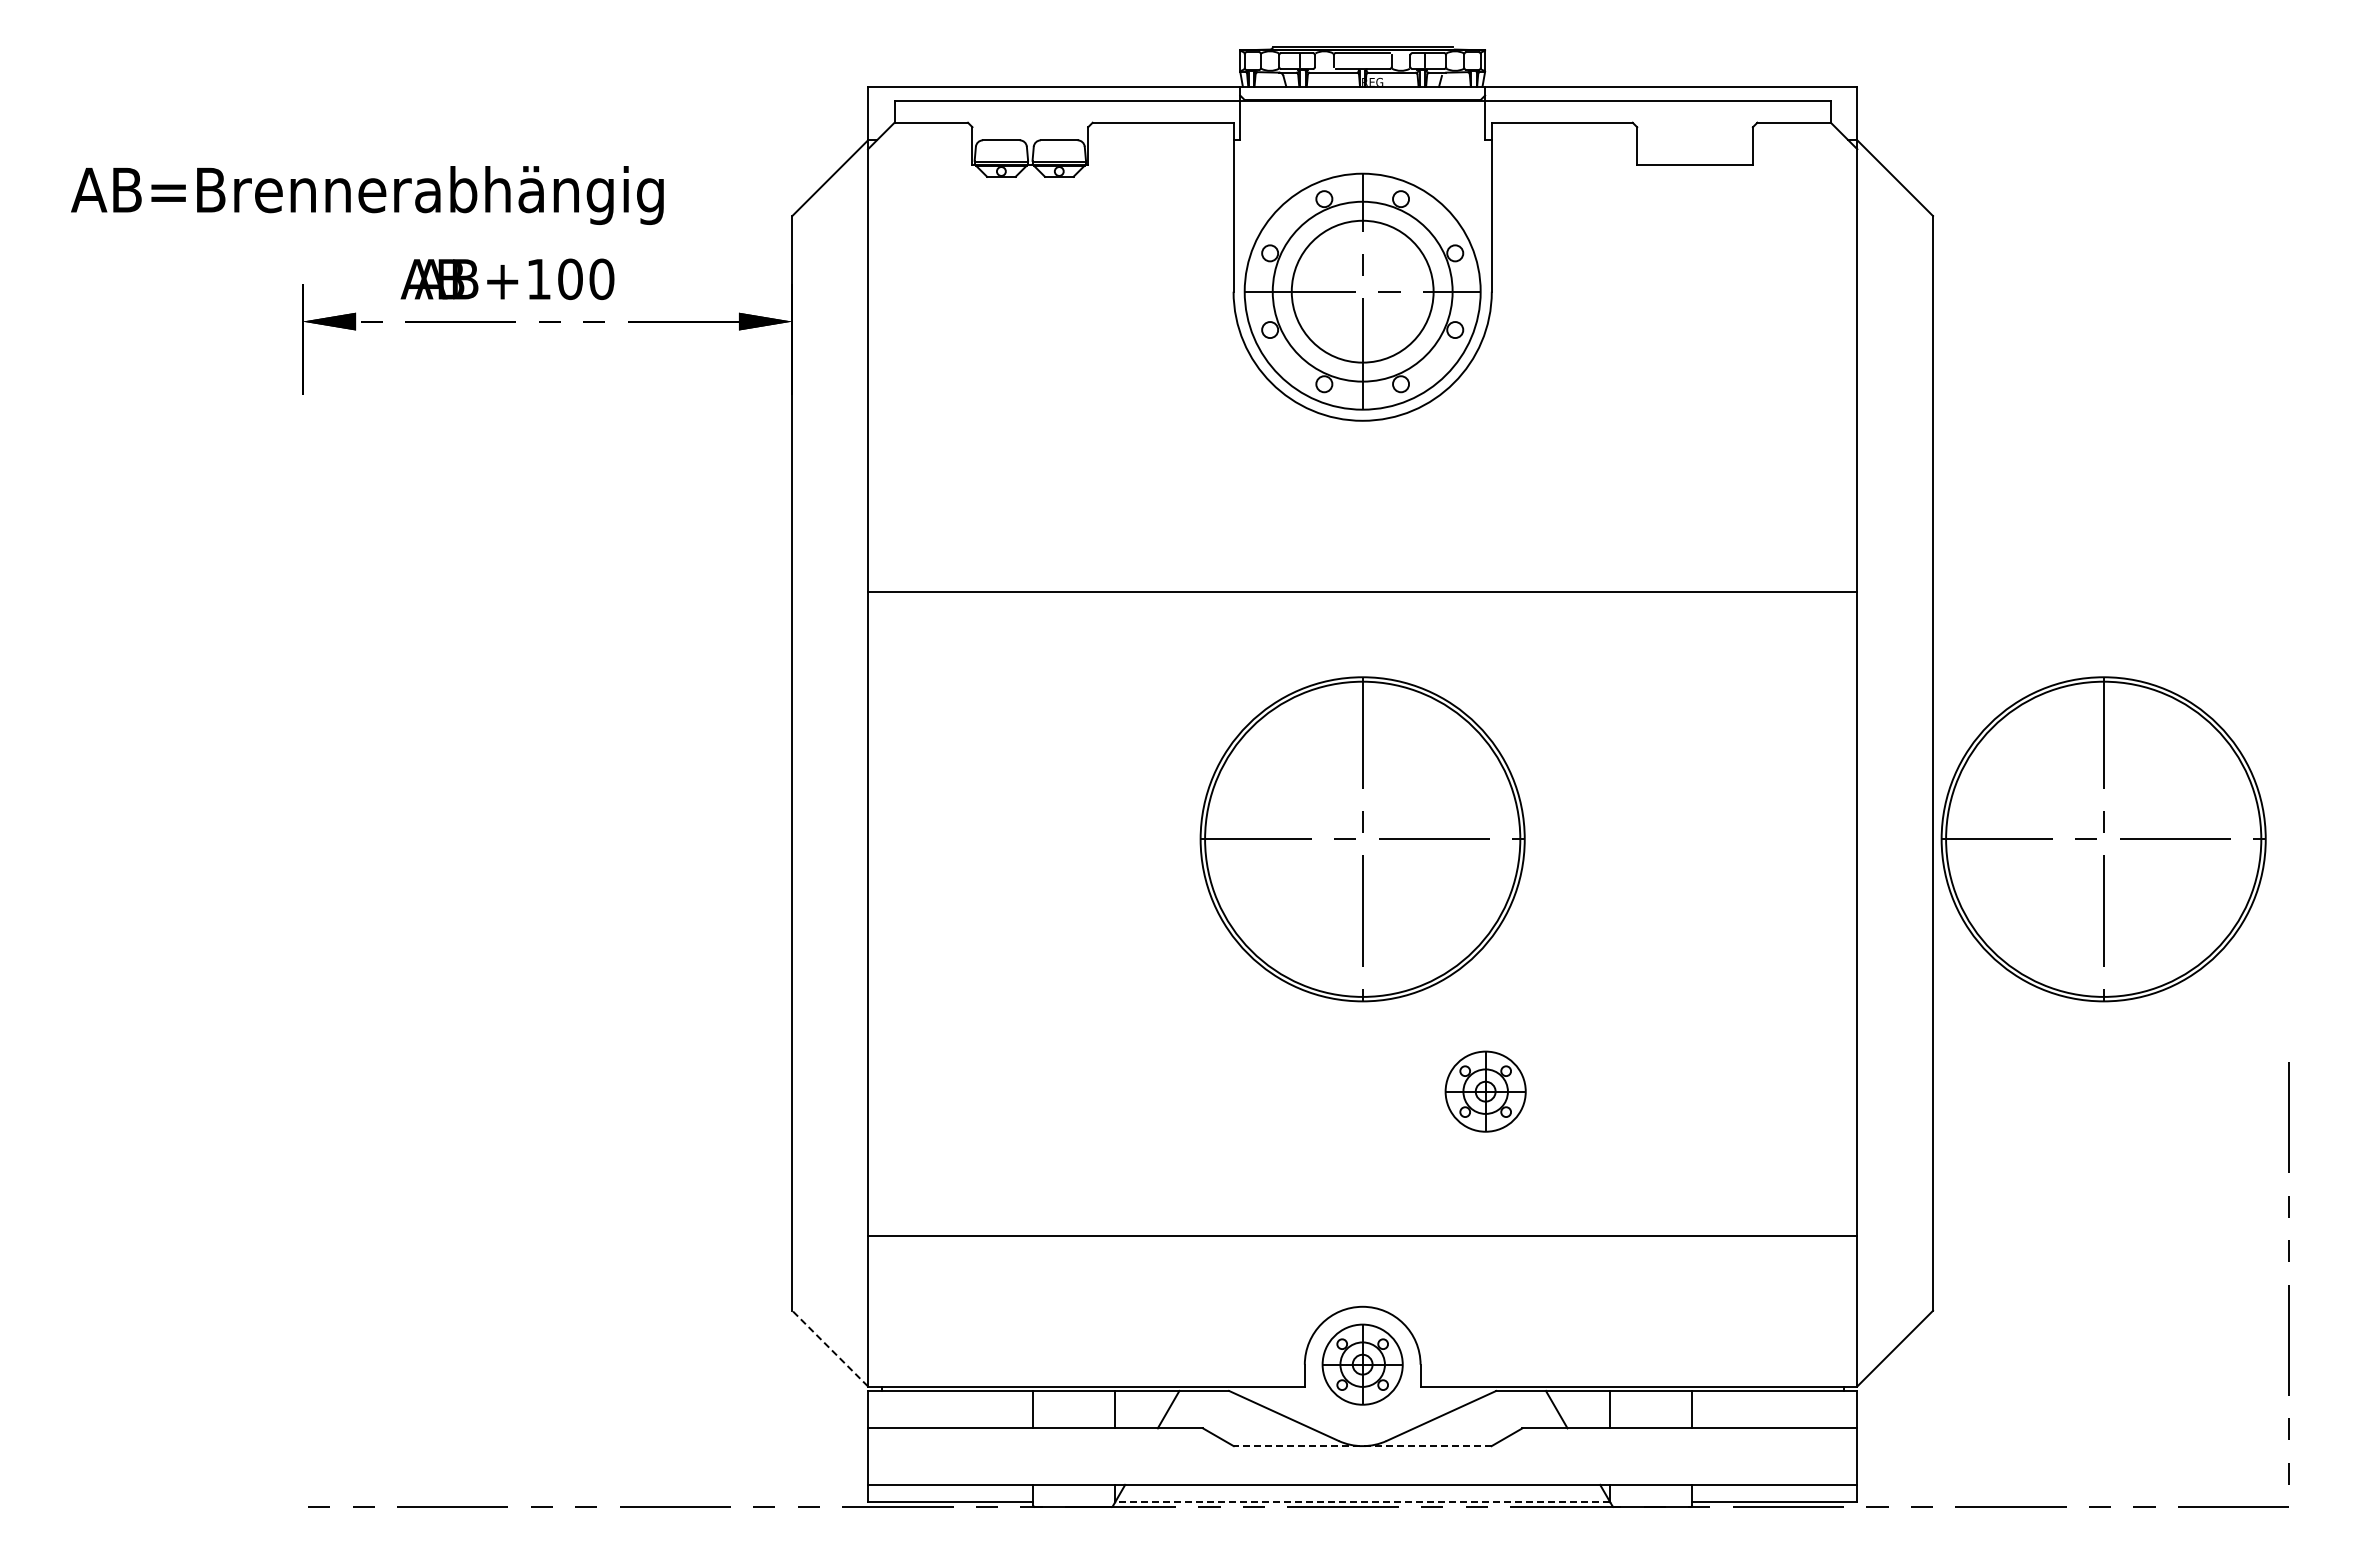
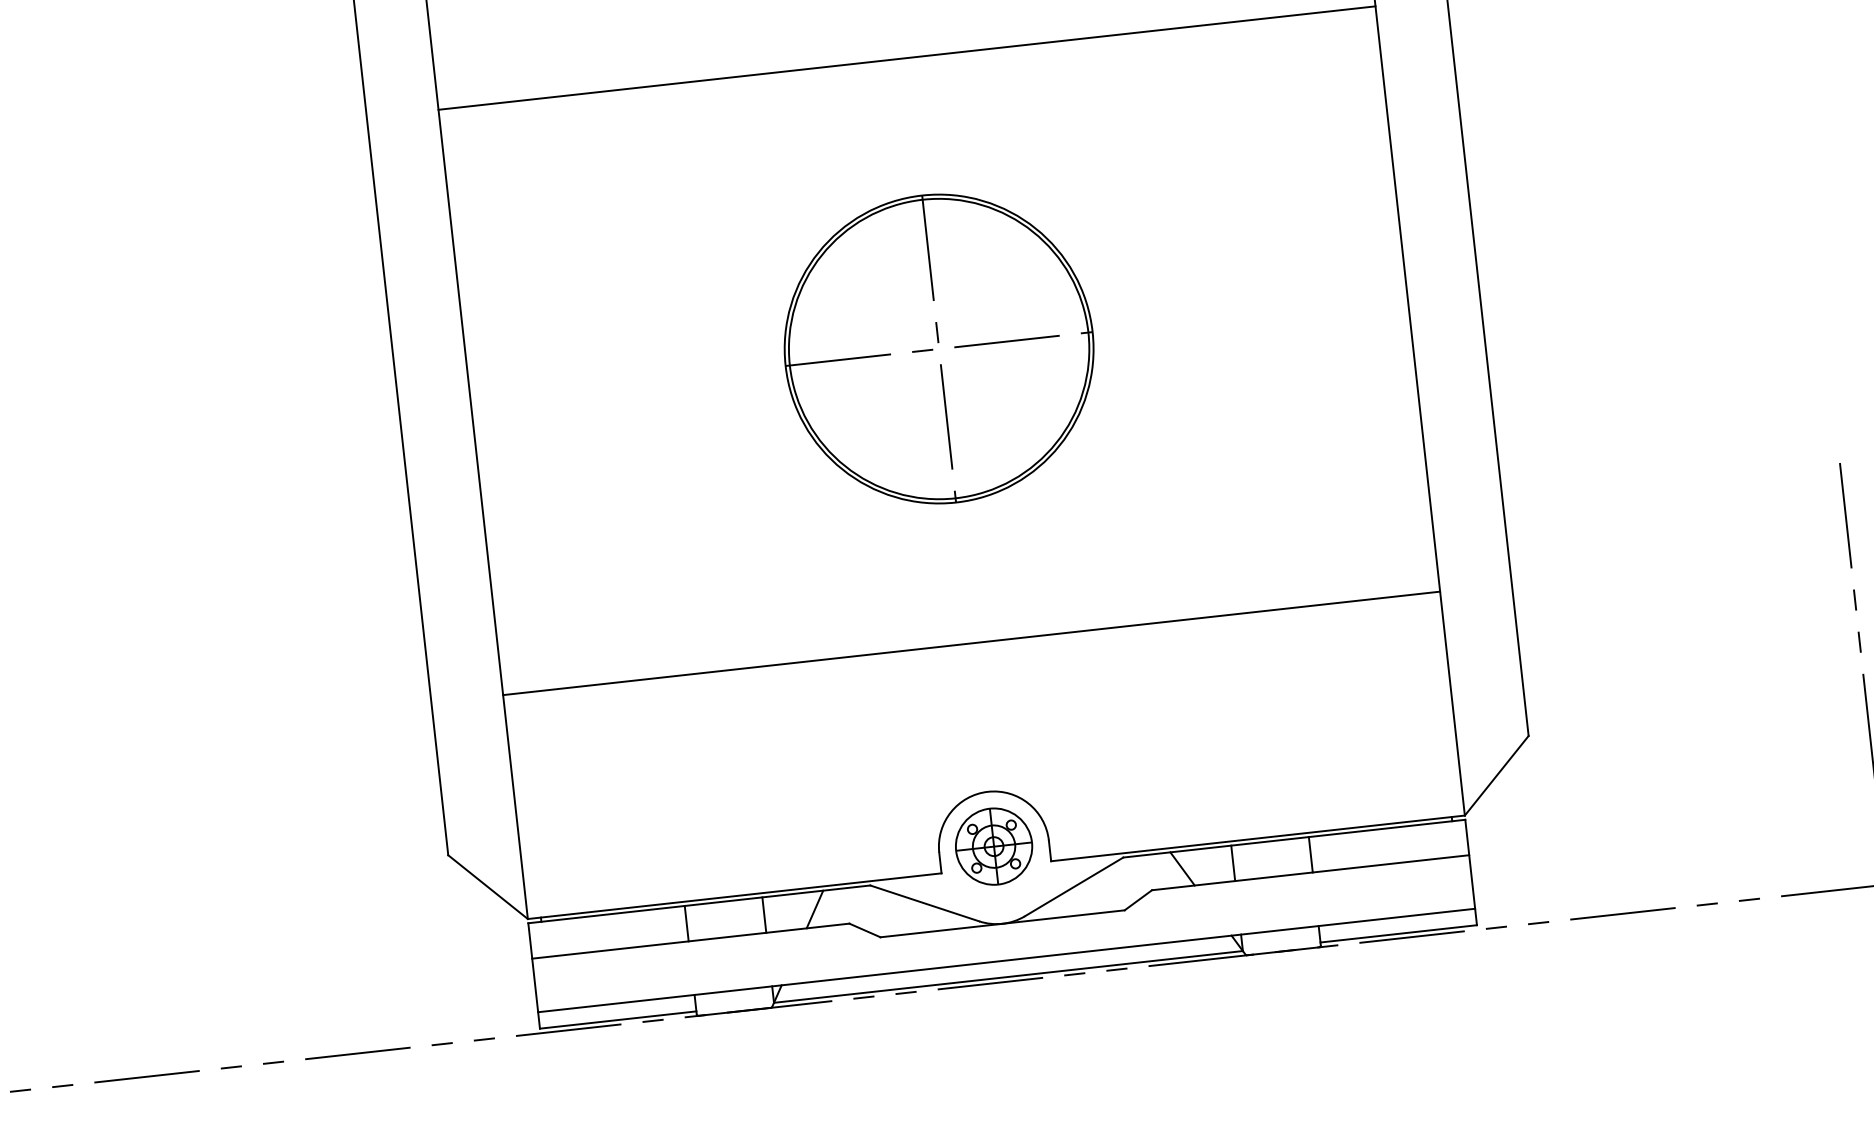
line: (1362, 592) -> (906, 58), moved
part: (2103, 839) -> (1640, 271), removed
part: (1485, 1091) -> (1081, 575), removed
line: (1362, 1236) -> (971, 643), moved
line: (830, 1348) -> (488, 886), dashed -> solid
line: (1362, 1446) -> (1002, 924), dashed -> solid
line: (1362, 1502) -> (1008, 977), dashed -> solid

